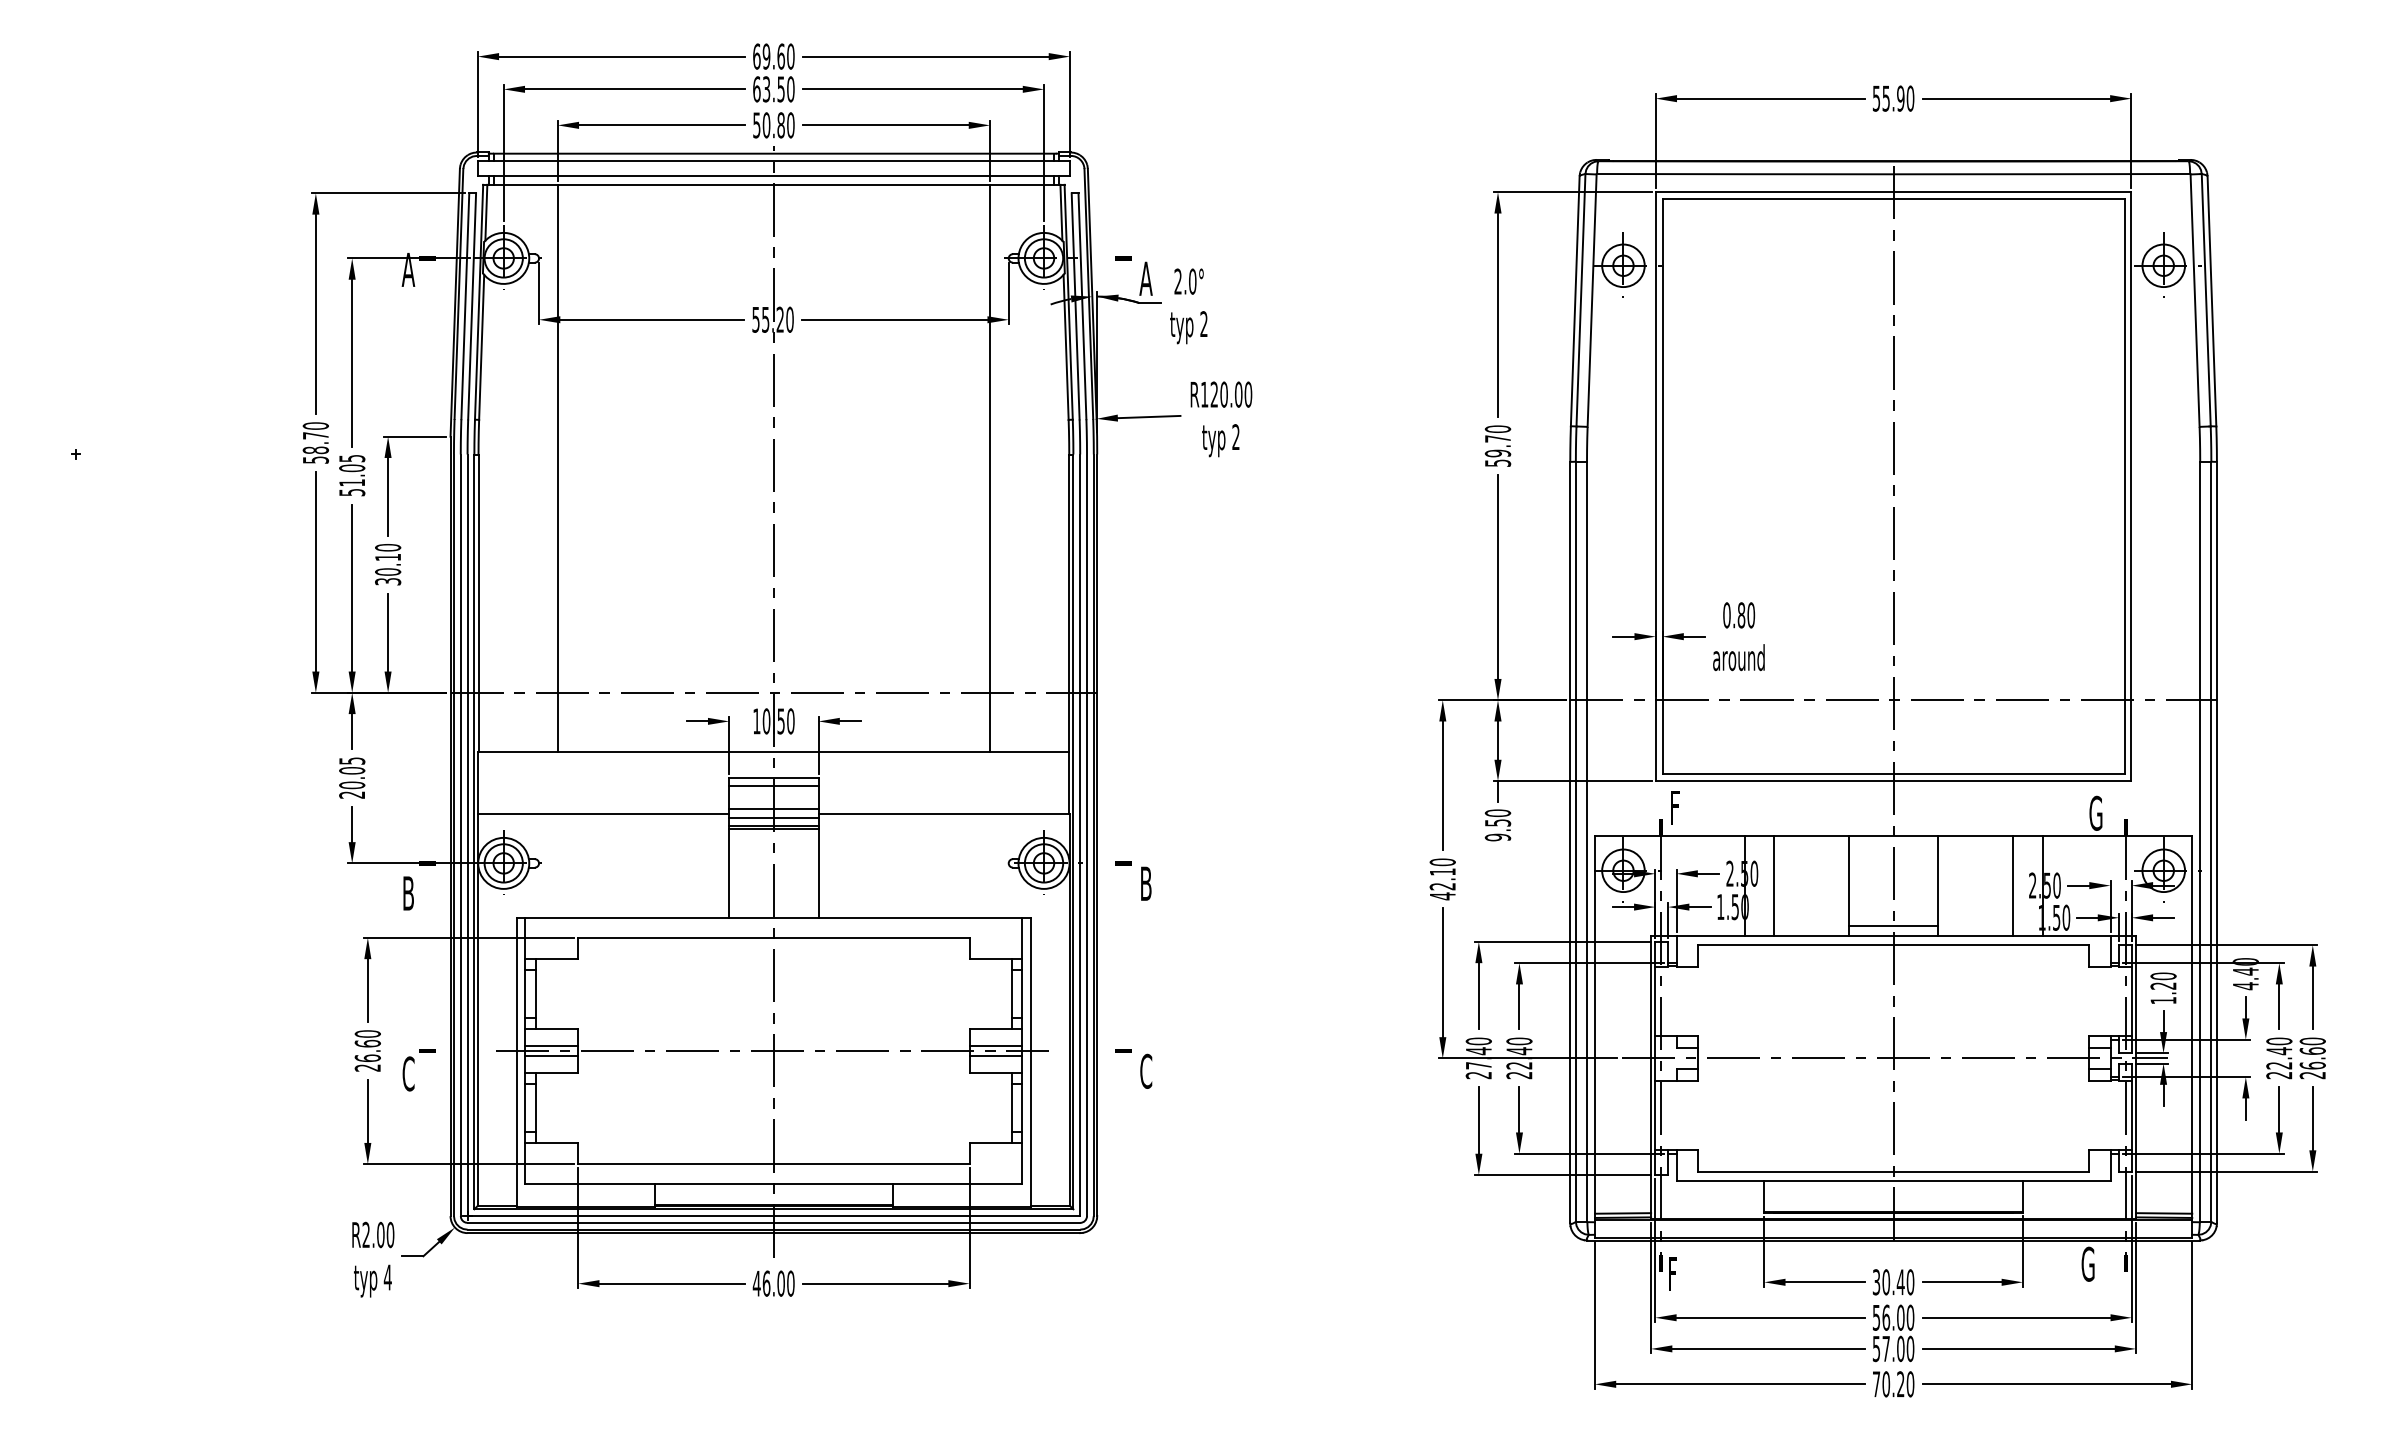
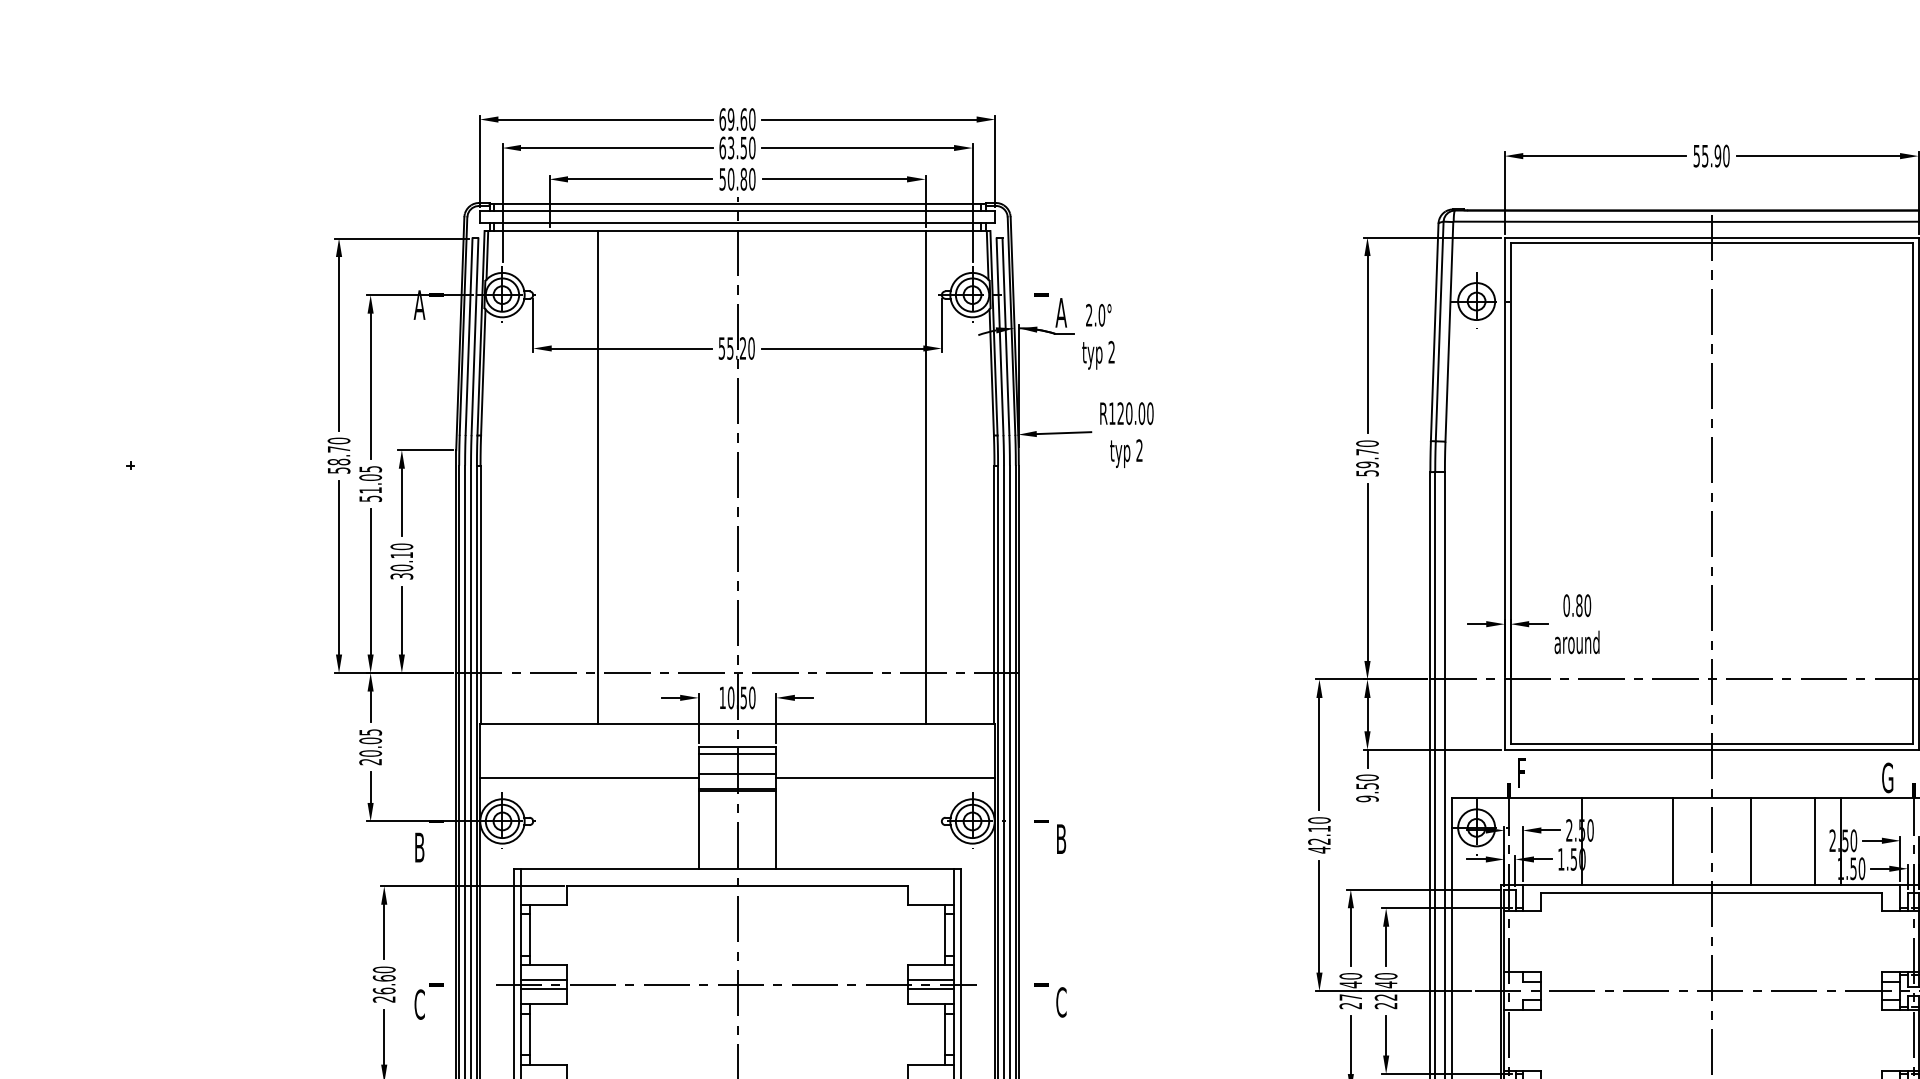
line: (557, 467) -> (597, 477), moved
line: (773, 817) -> (737, 781), removed
line: (1774, 885) -> (1608, 840), removed
line: (1893, 925) -> (1711, 875), removed

